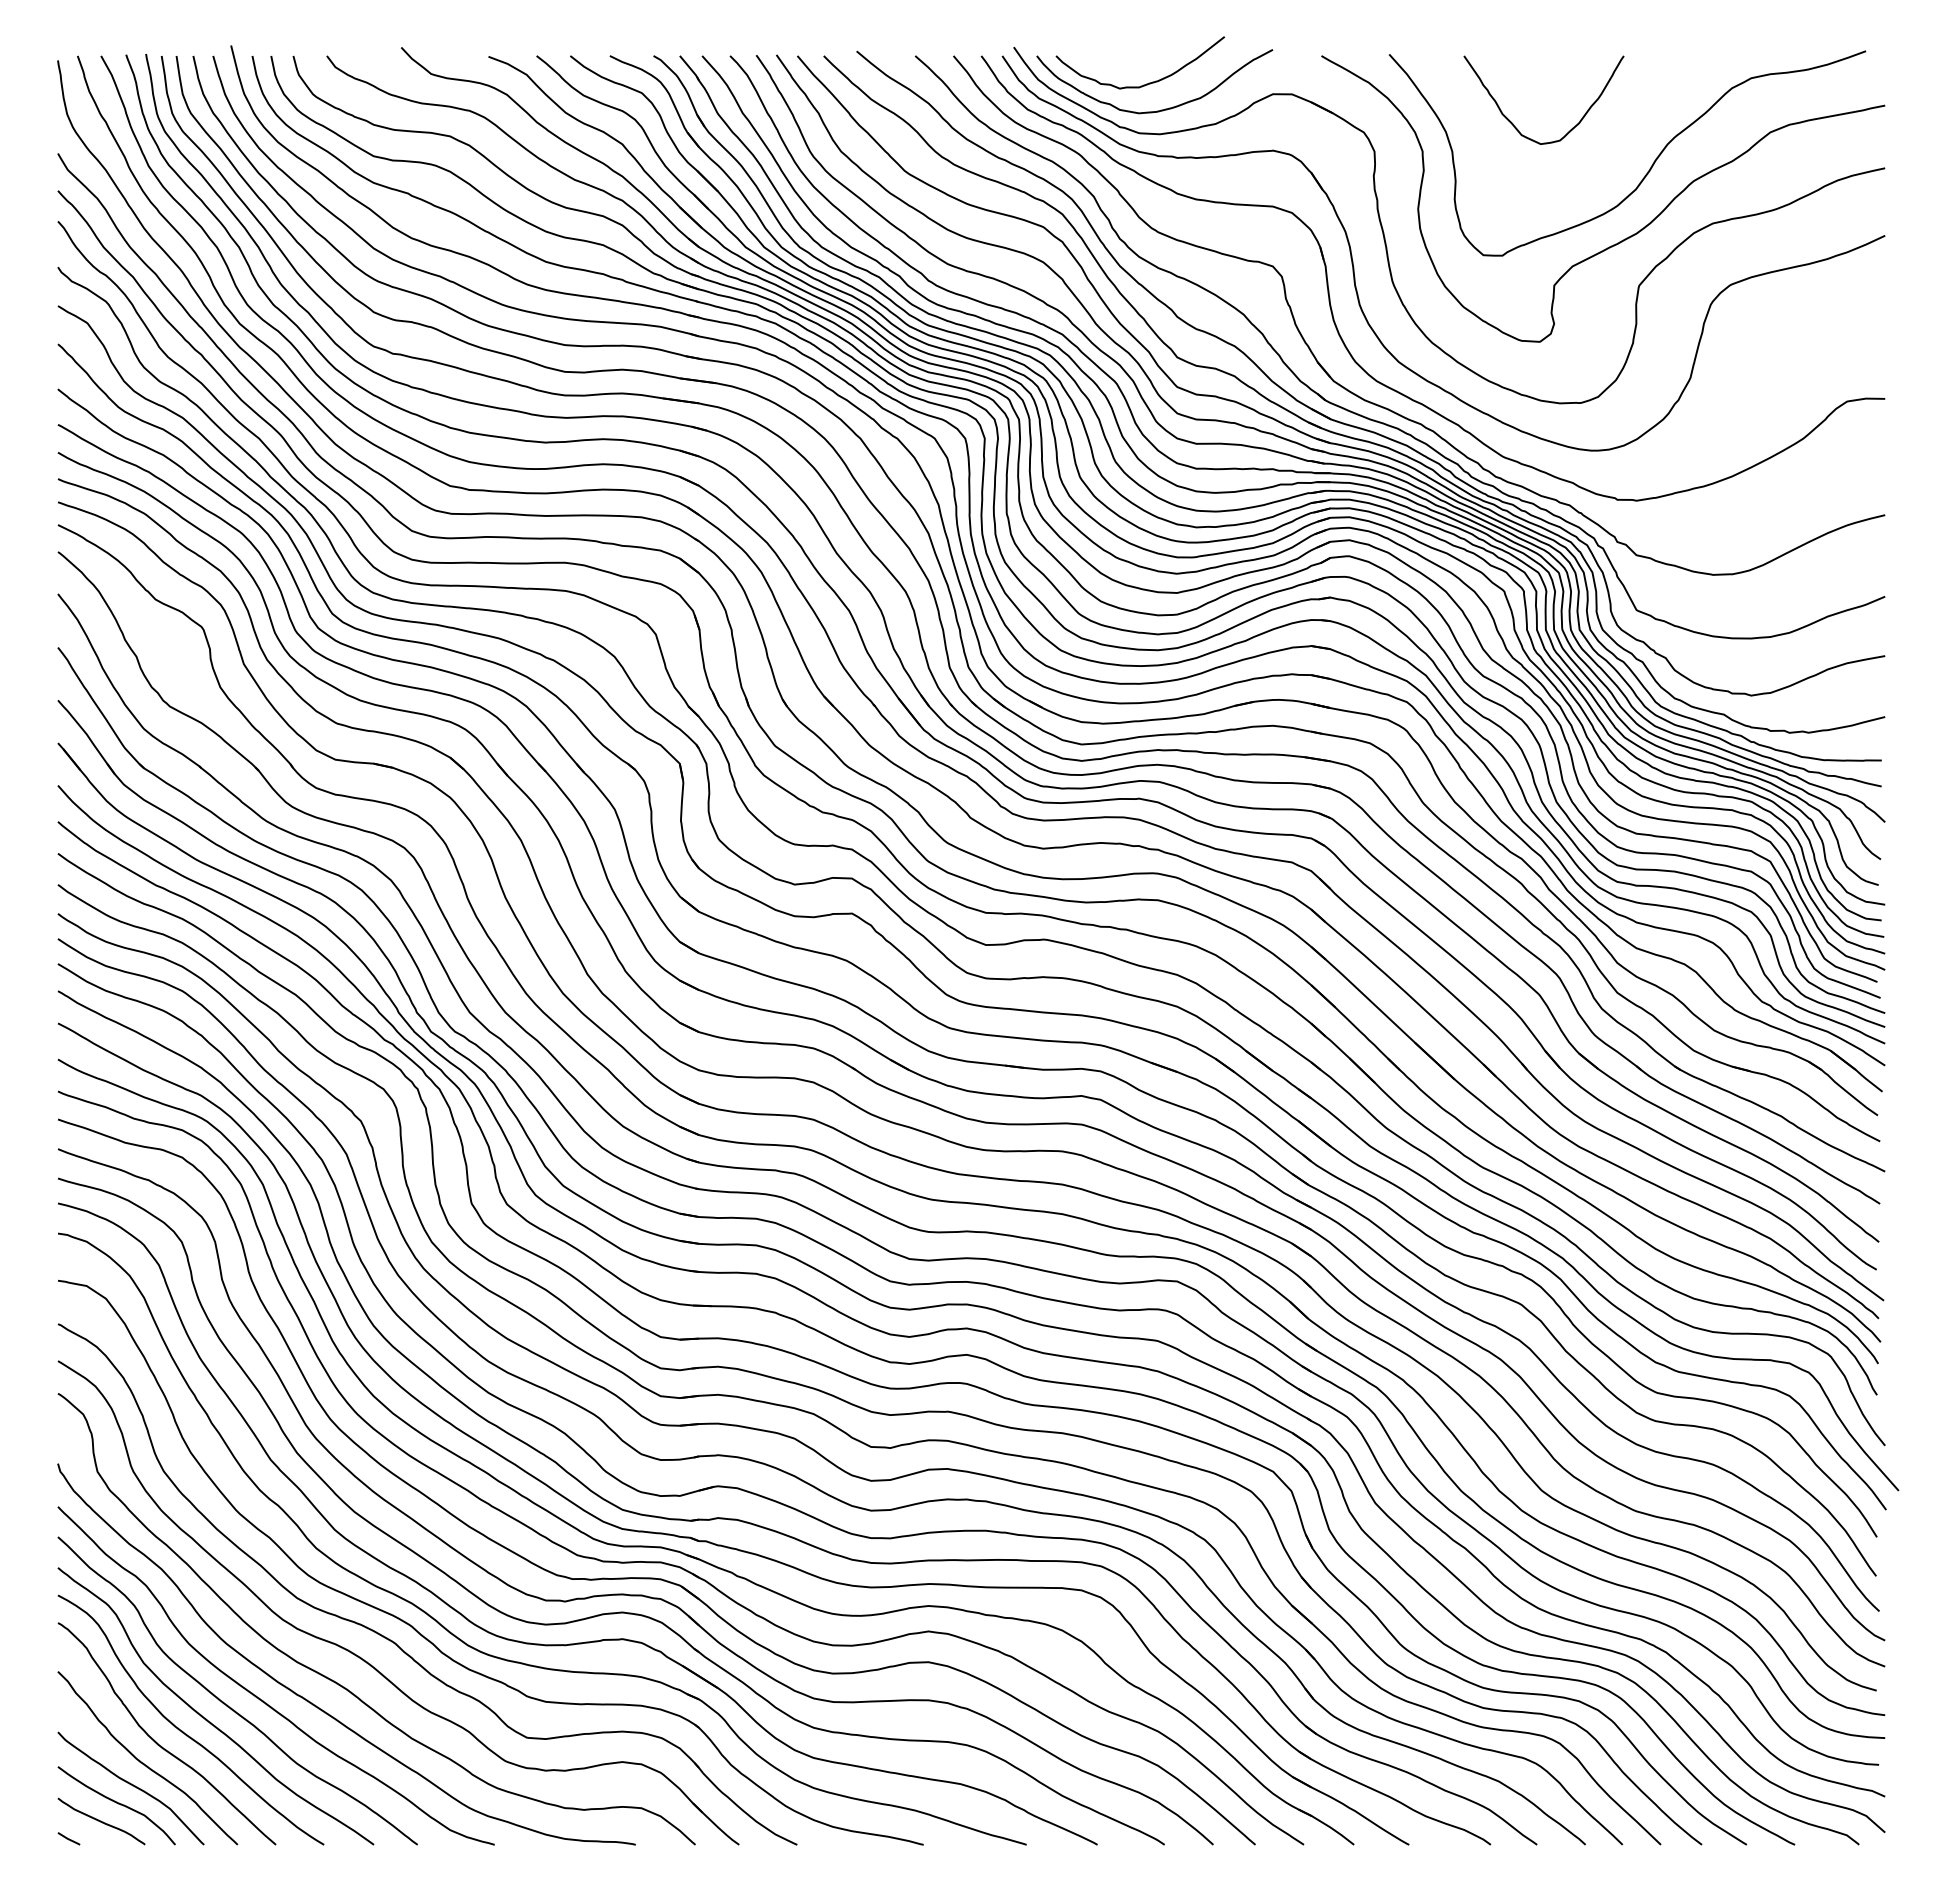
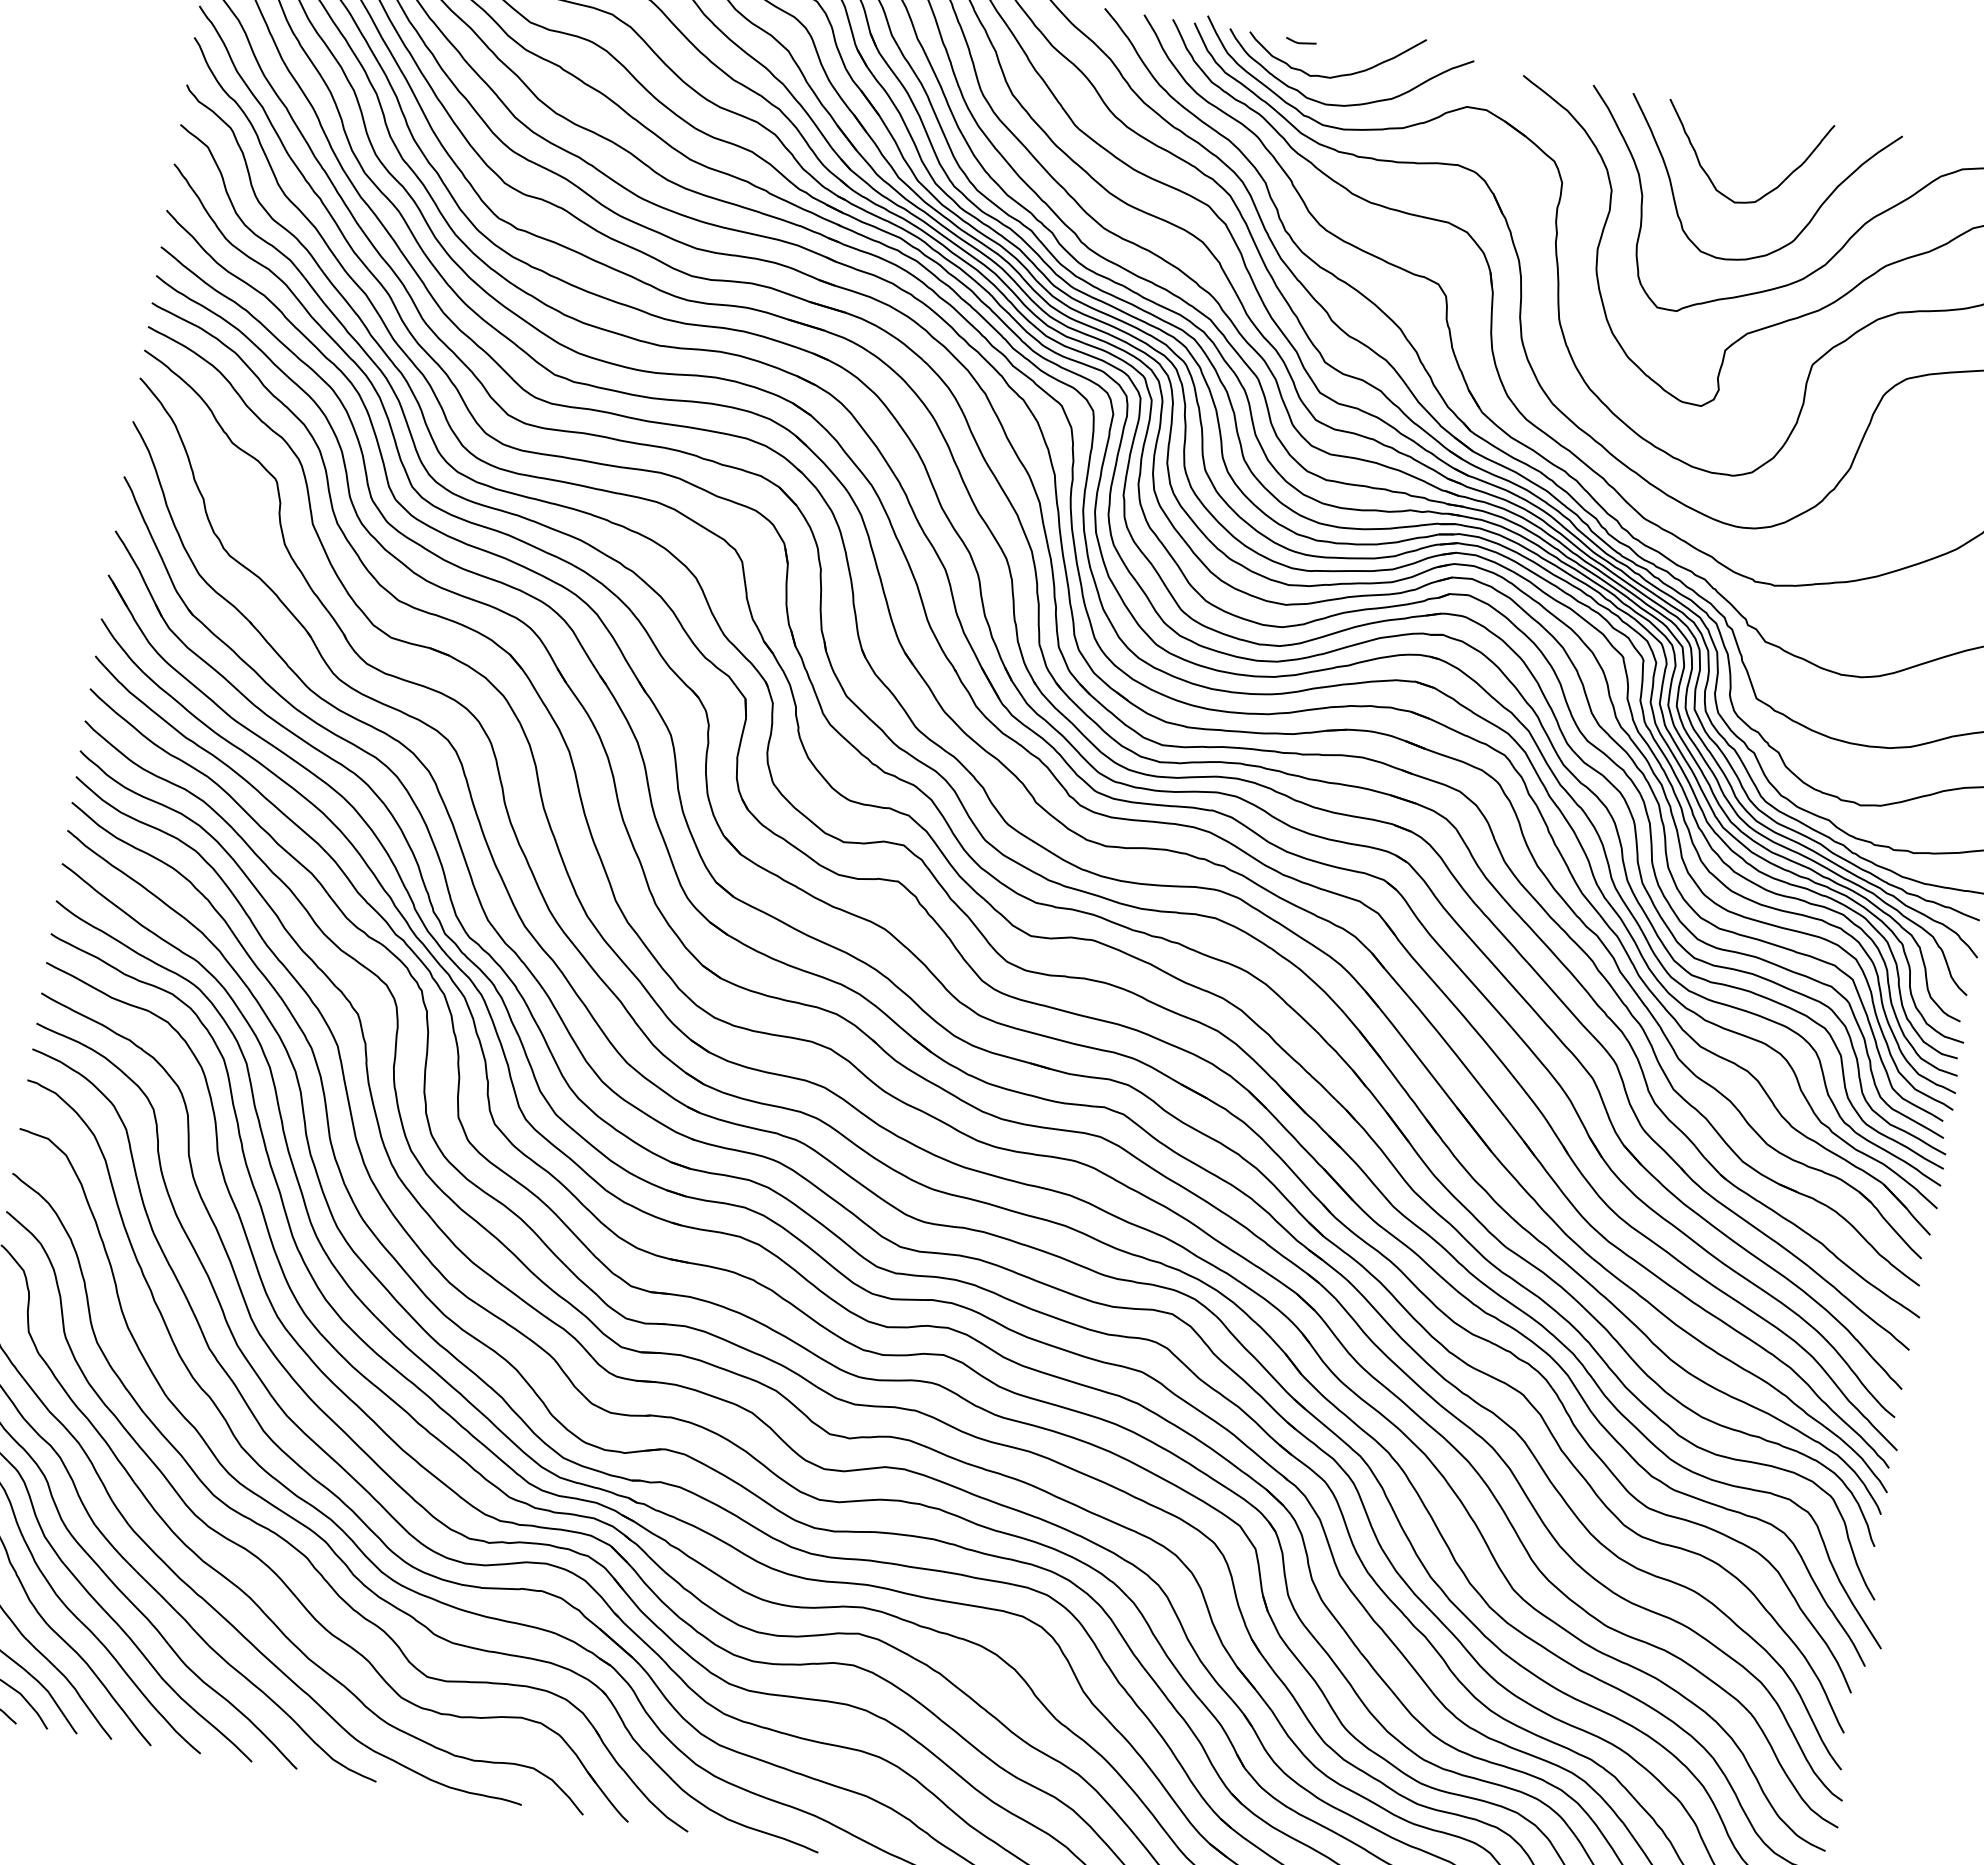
line: (1106, 58) -> (1301, 42), added
curve: (1608, 159) -> (1801, 229), added

